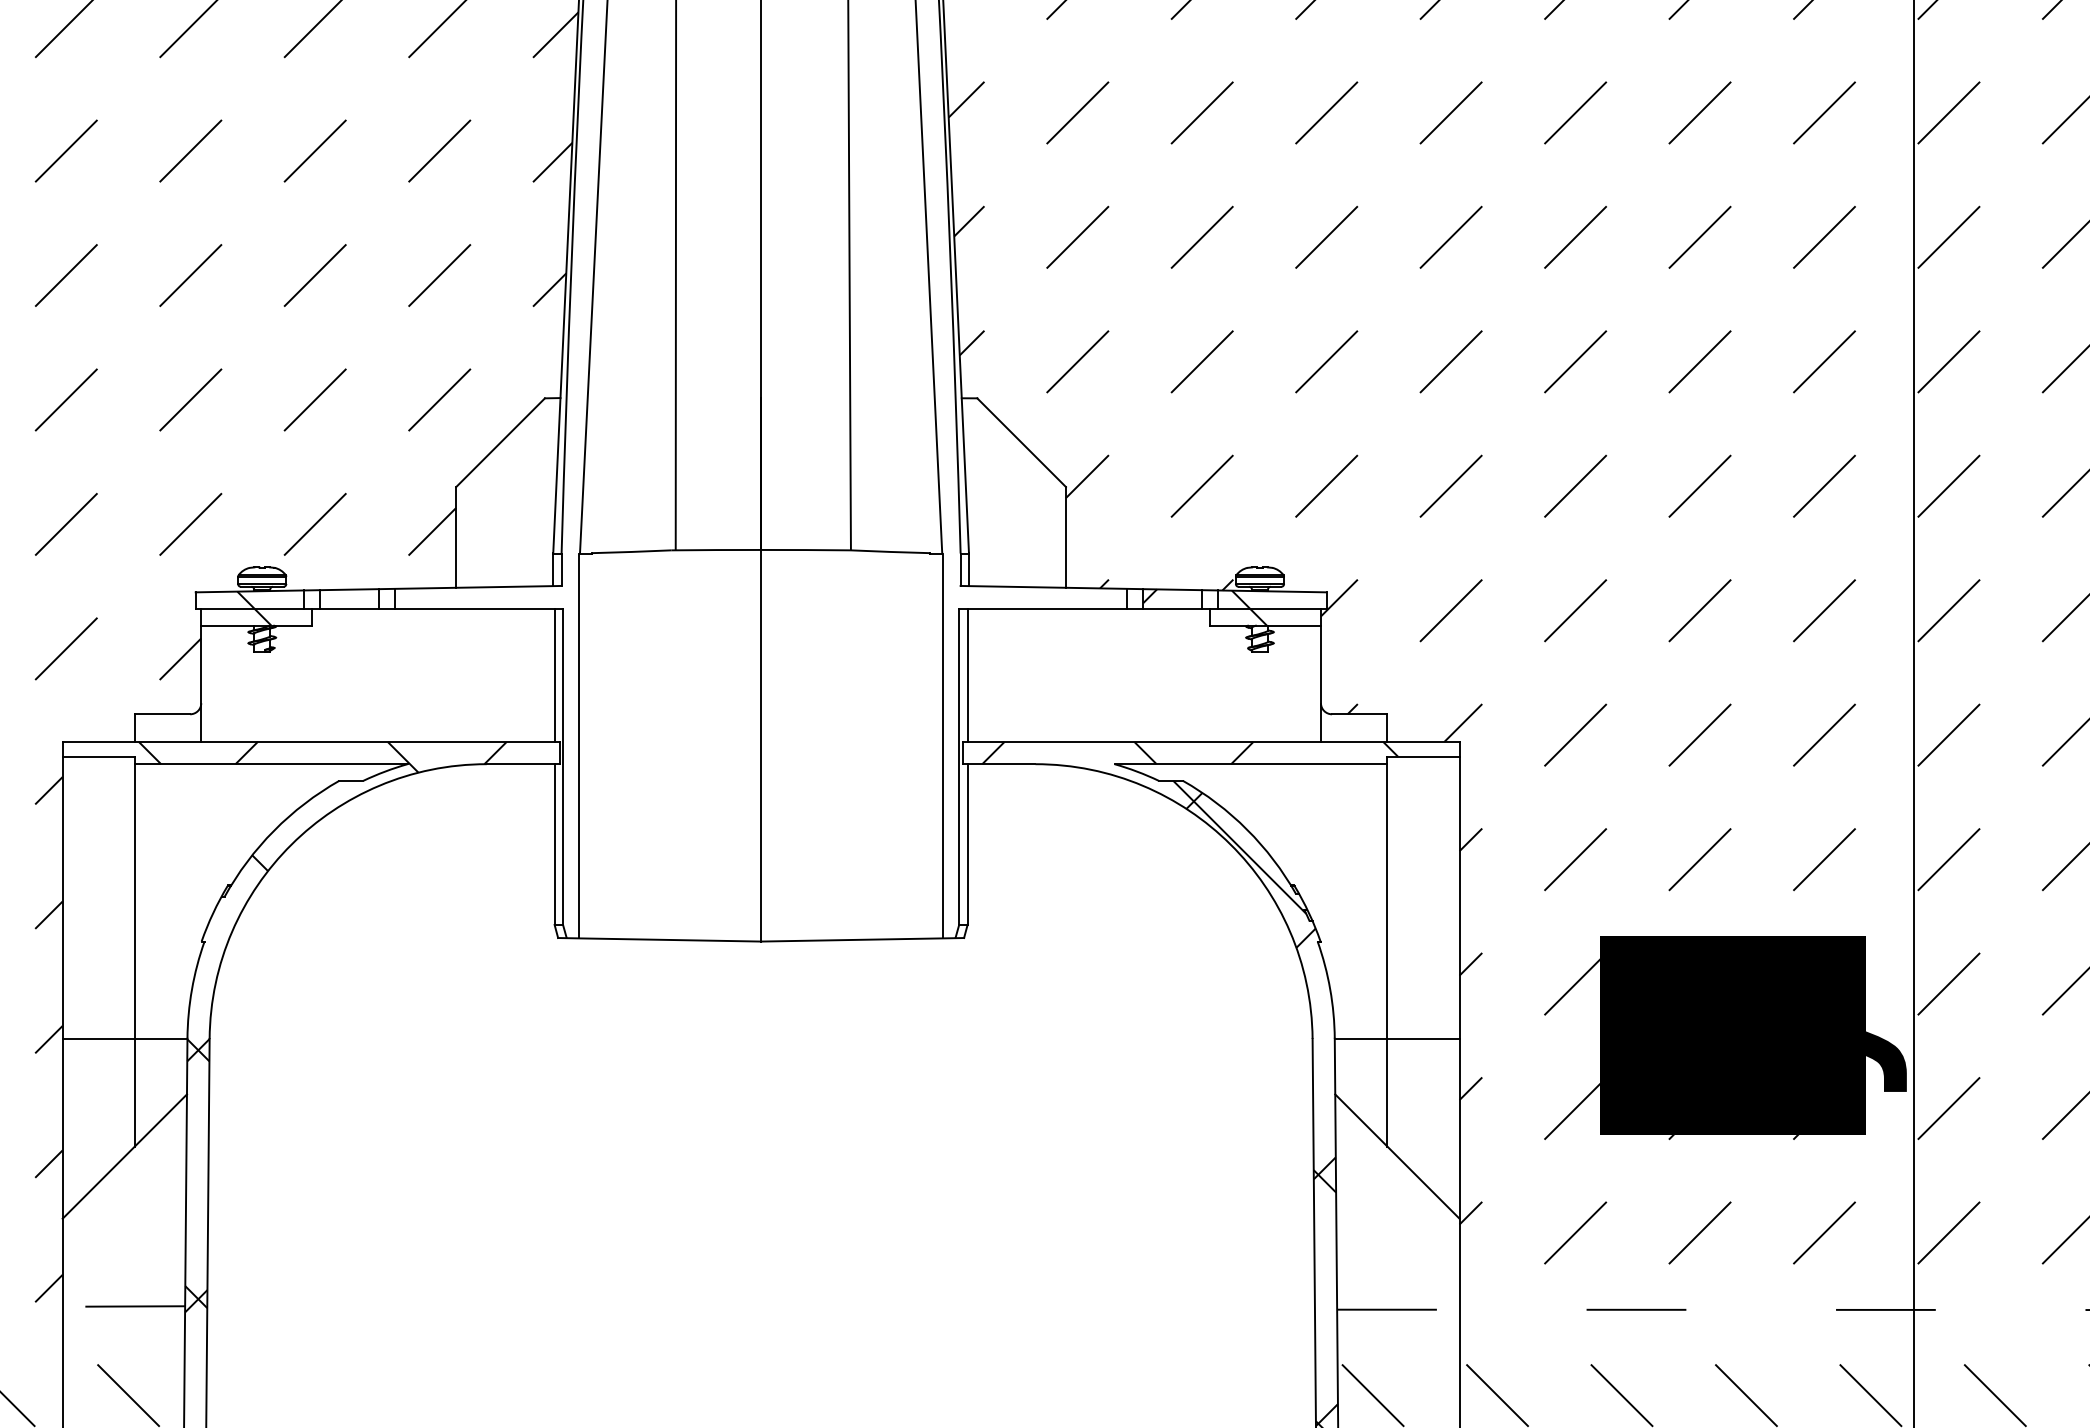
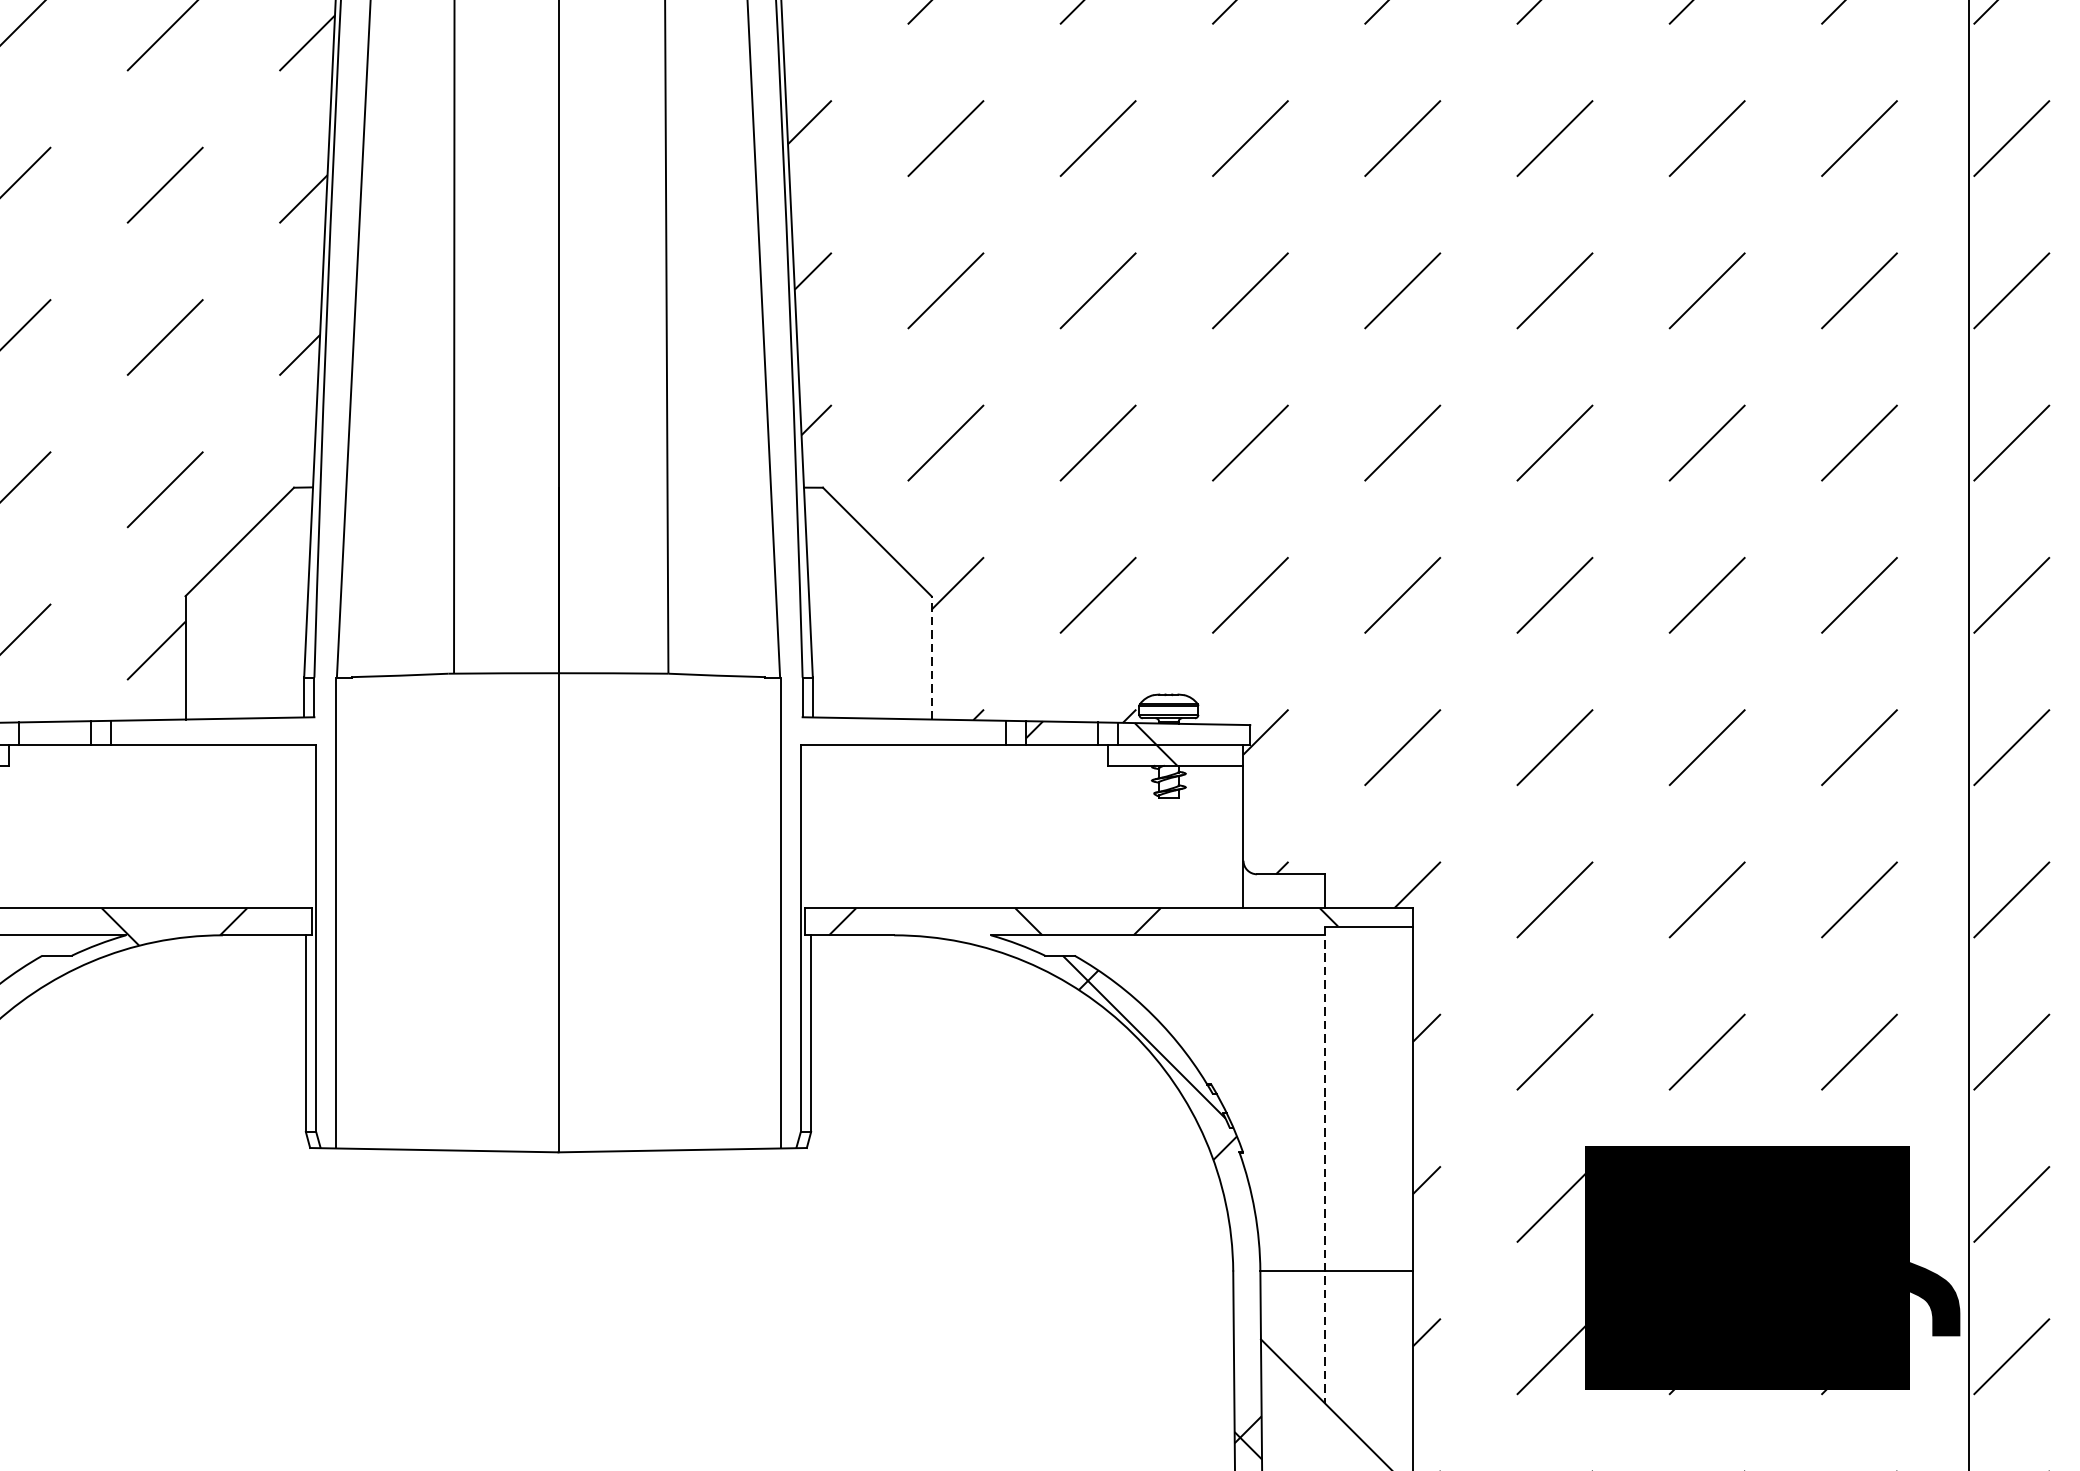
line: (1065, 536) -> (930, 656), solid -> dashed
line: (554, 675) -> (305, 826), removed
line: (967, 675) -> (811, 826), removed
line: (1387, 951) -> (1324, 1164), solid -> dashed

